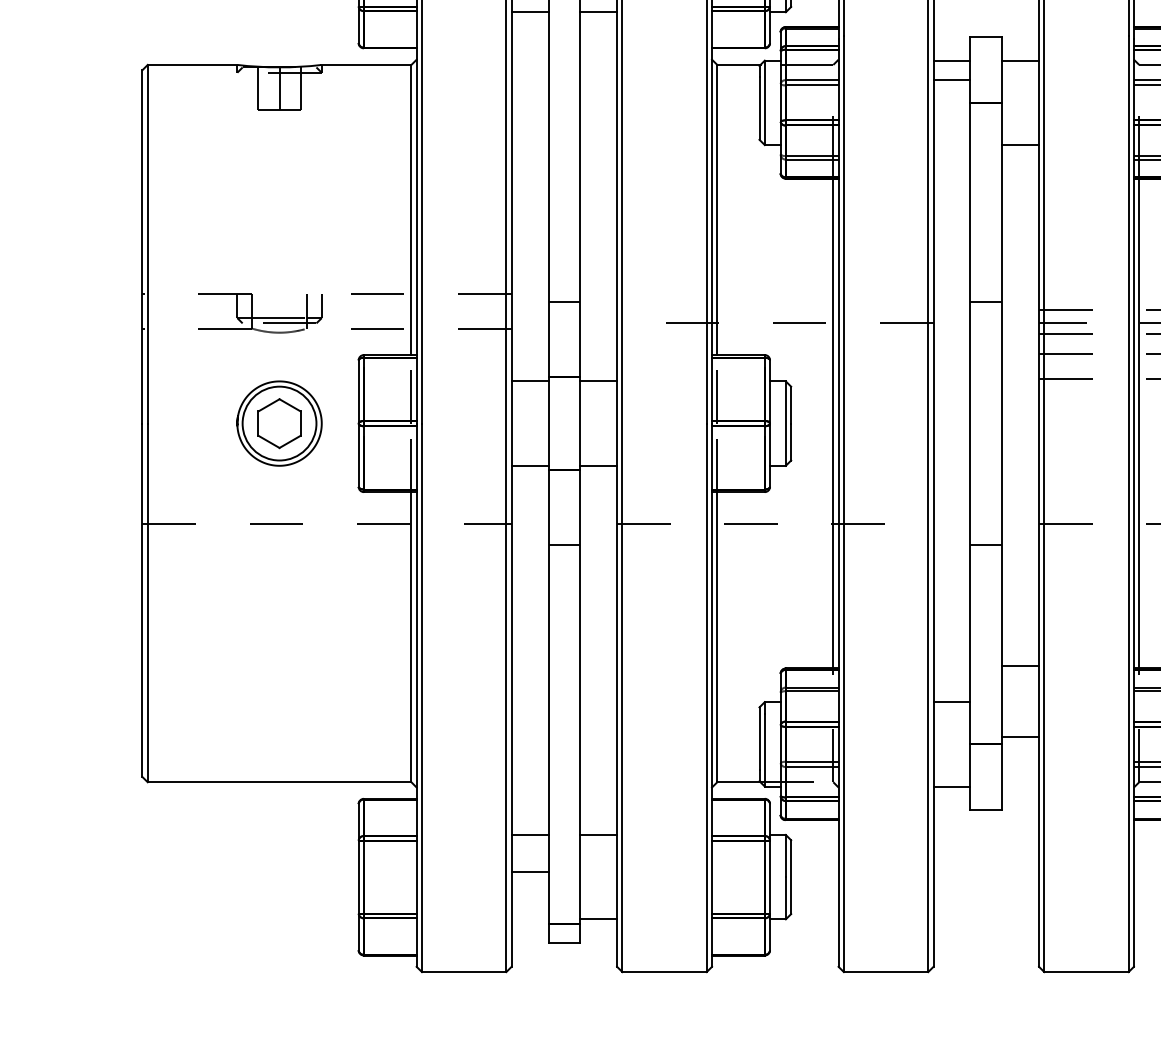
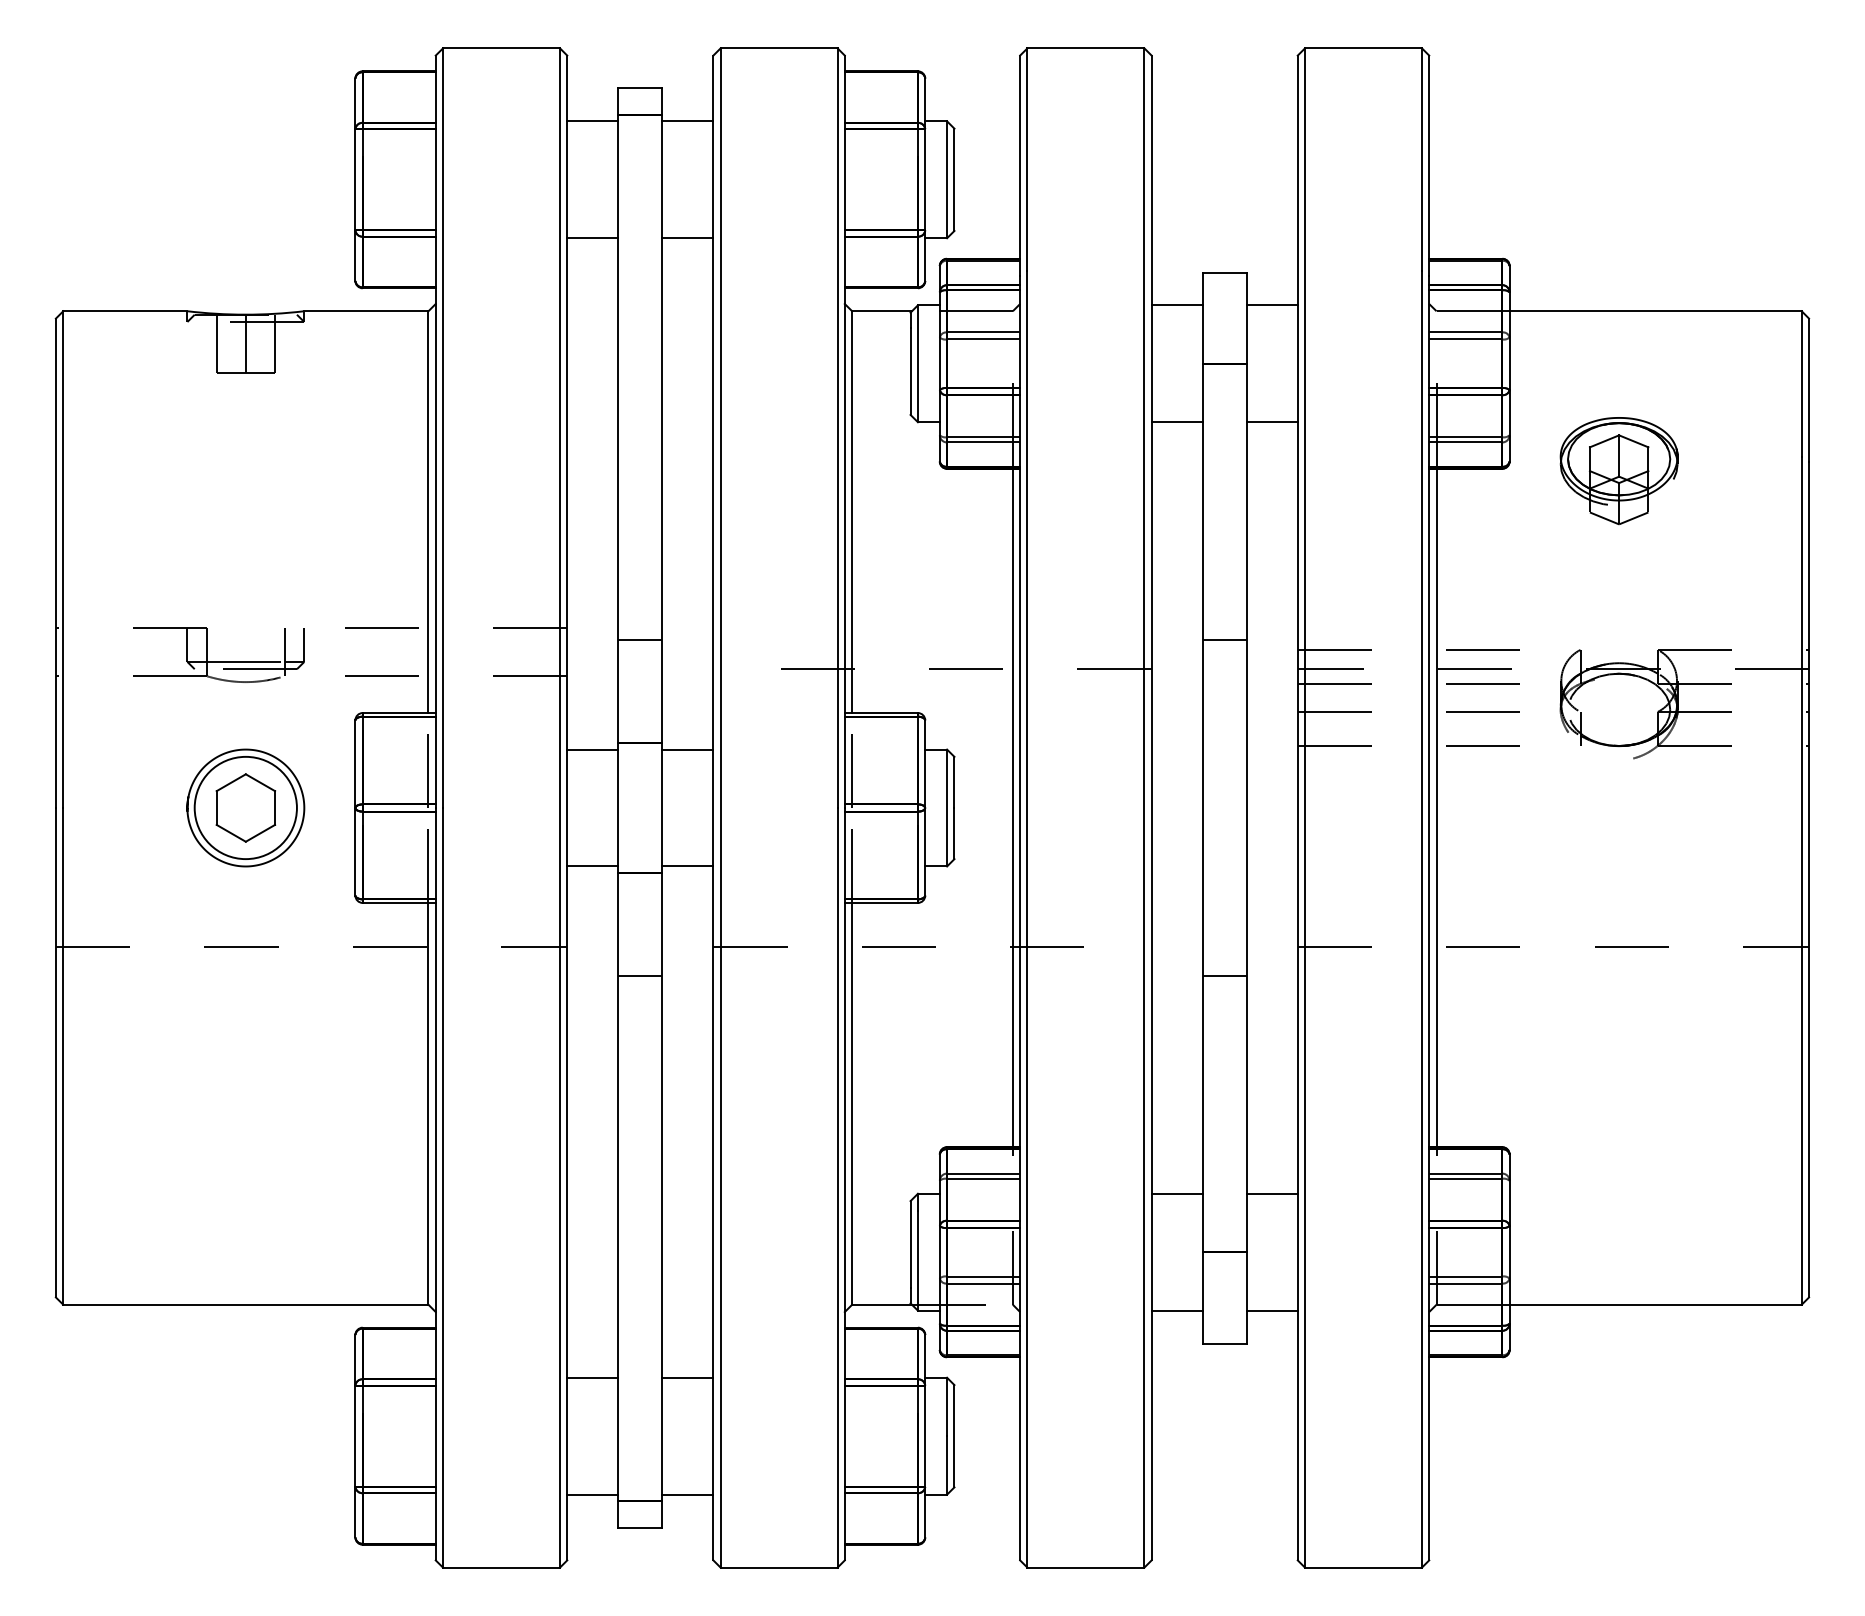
line: (951, 80) -> (1176, 422), moved
line: (1020, 665) -> (1271, 1193), moved
line: (1020, 737) -> (1271, 1310), moved
line: (529, 871) -> (592, 1494), moved

